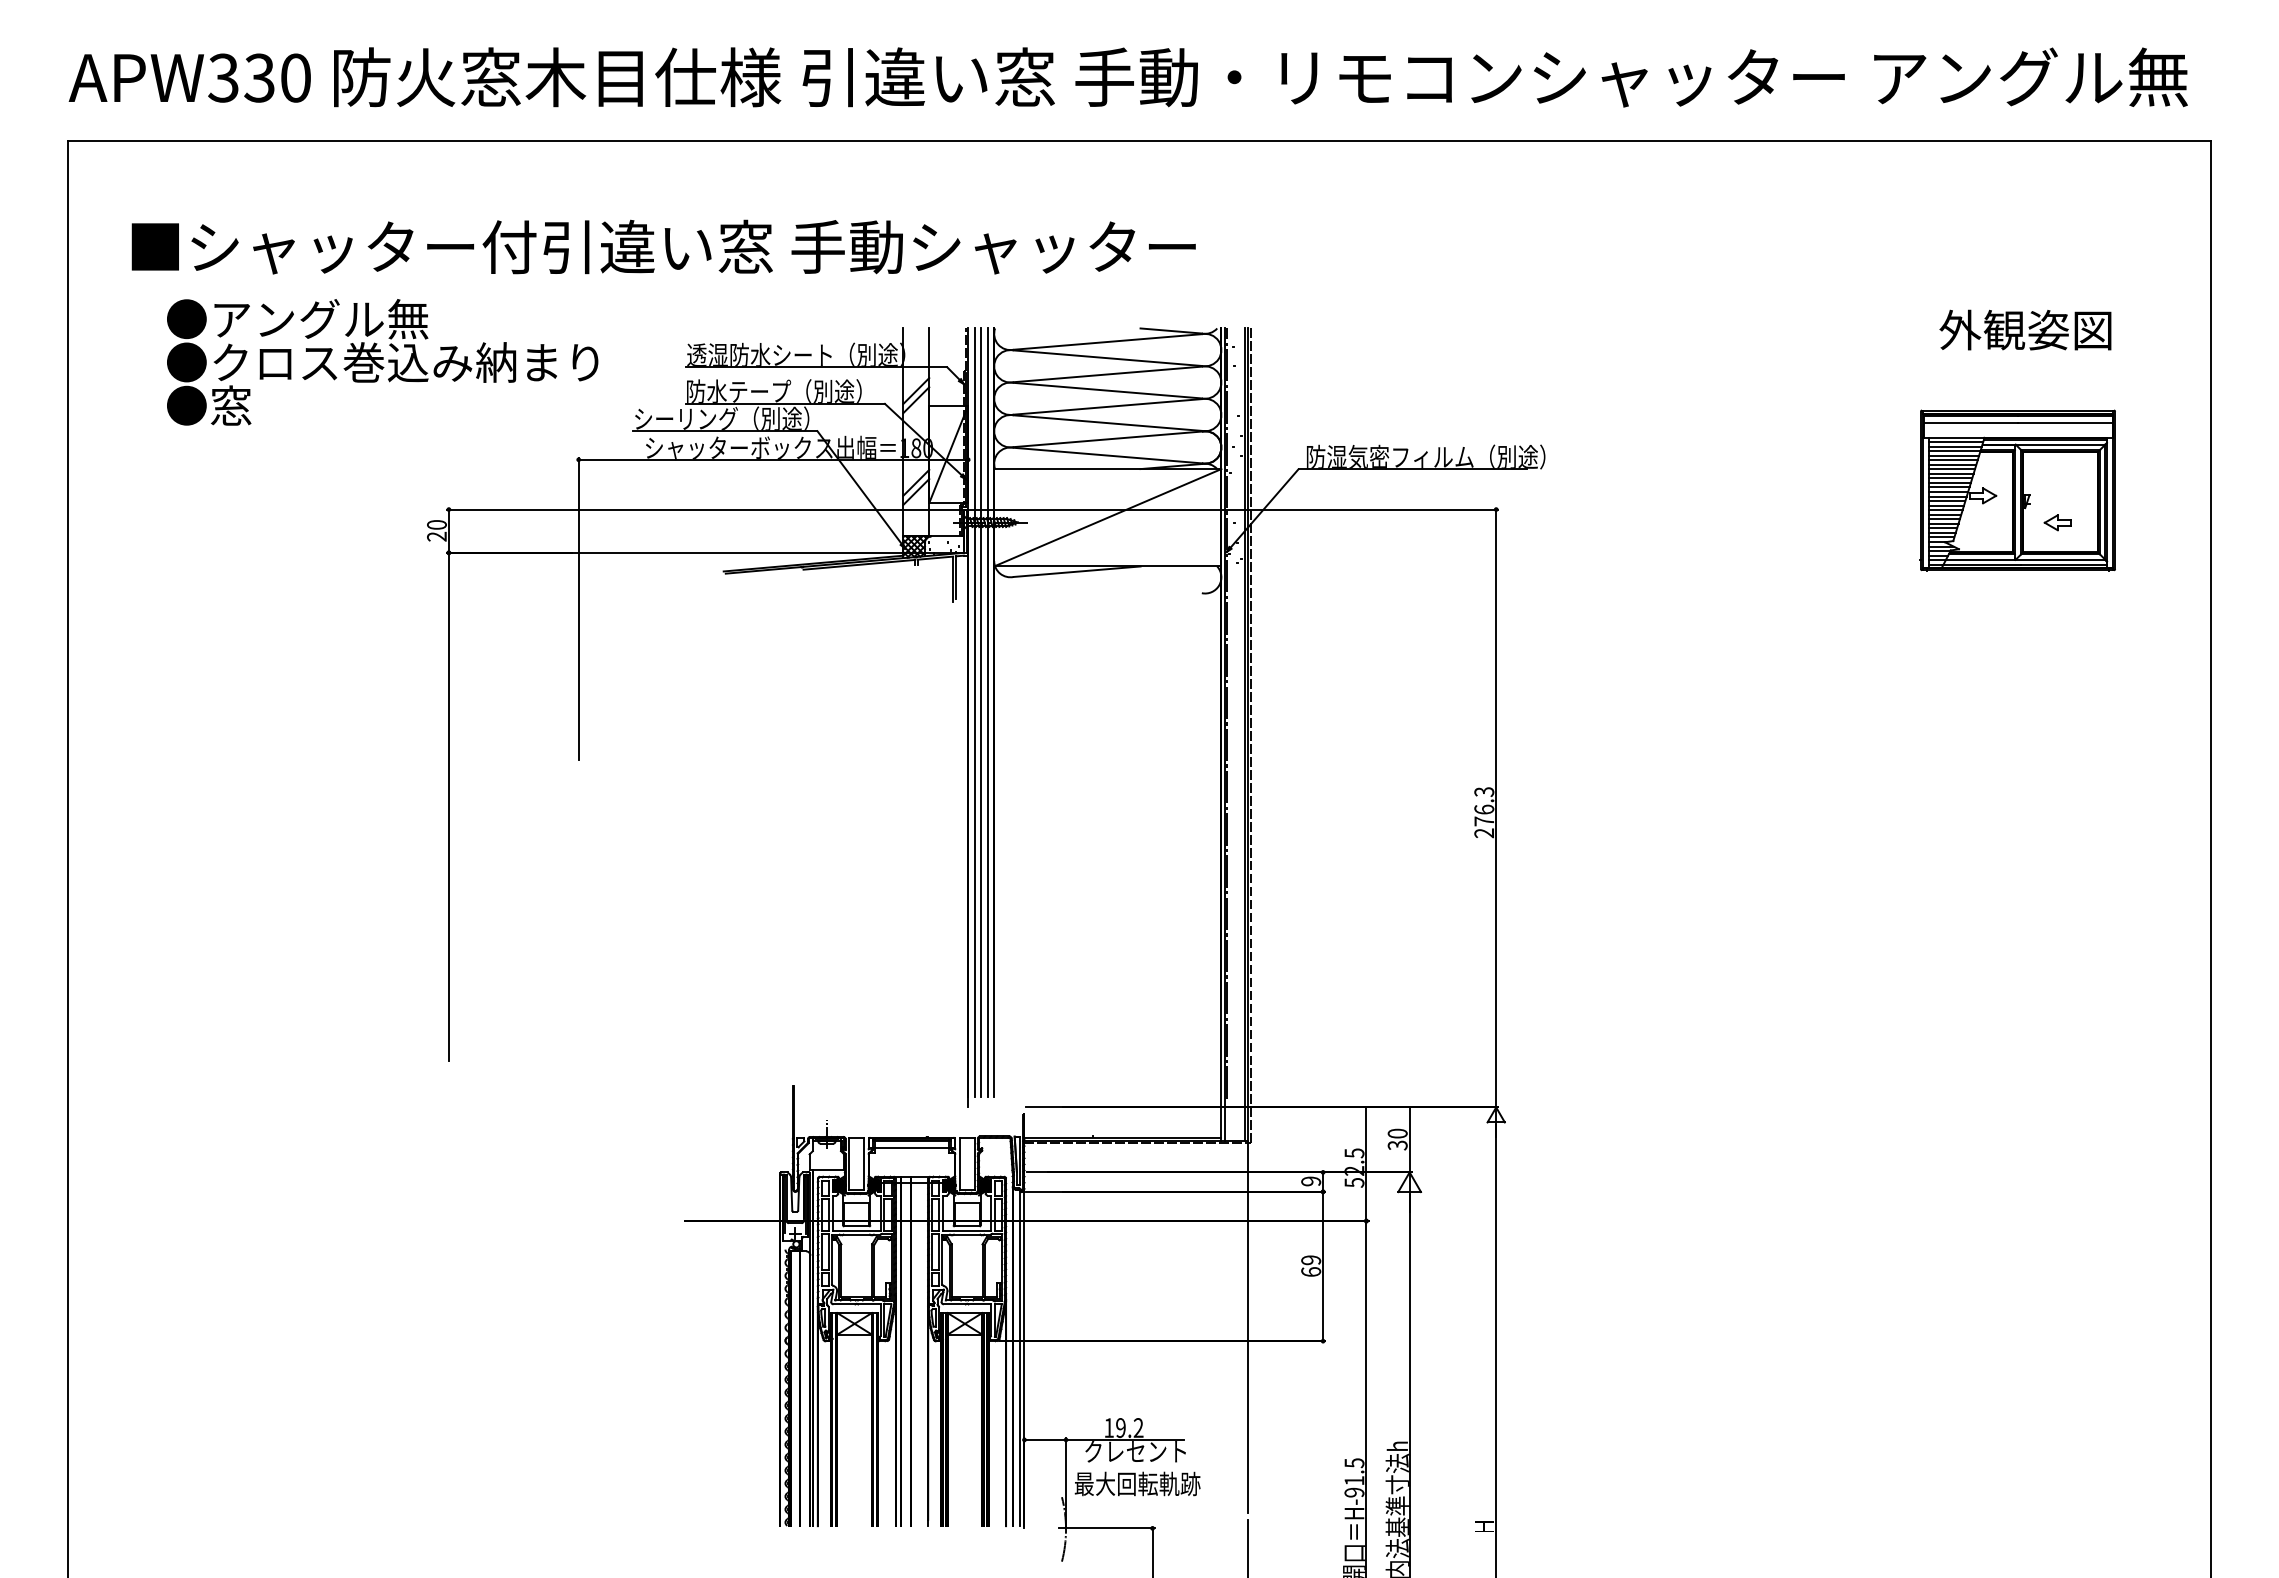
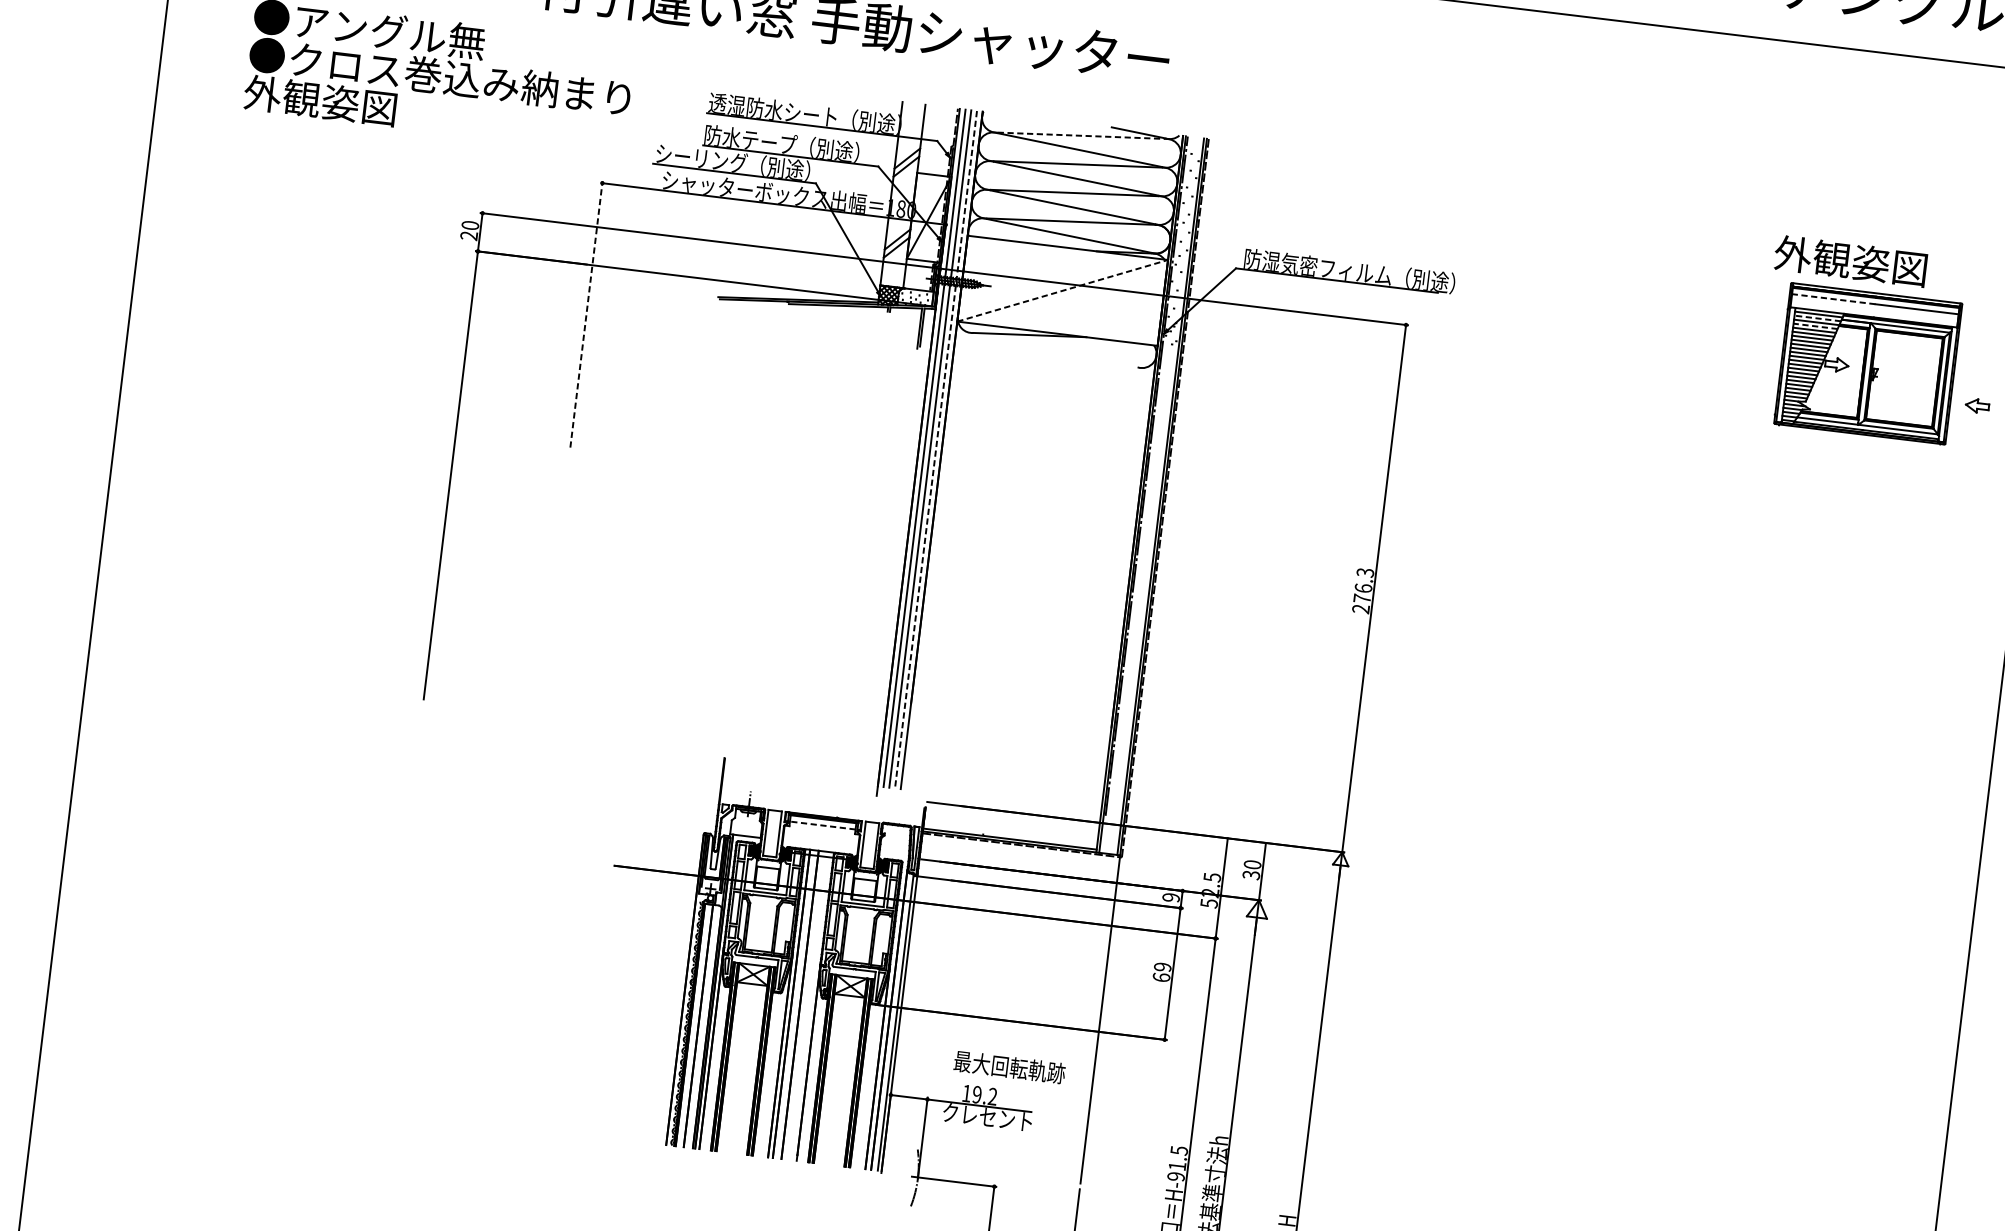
text: (2025, 329) -> (1850, 260), moved
line: (1108, 341) -> (1082, 135), solid -> dashed
text: (252, 405) -> (320, 100), ●窓 -> 外観姿図
line: (1970, 422) -> (1833, 298), solid -> dashed
line: (1955, 446) -> (1817, 318), solid -> dashed
line: (1954, 455) -> (1815, 326), solid -> dashed
line: (1107, 517) -> (1062, 290), solid -> dashed
part: (2057, 522) -> (1977, 405), moved
line: (578, 608) -> (586, 314), solid -> dashed
line: (987, 713) -> (935, 450), solid -> dashed
line: (911, 1147) -> (822, 825), solid -> dashed
text: (1137, 1483) -> (1009, 1066), moved

